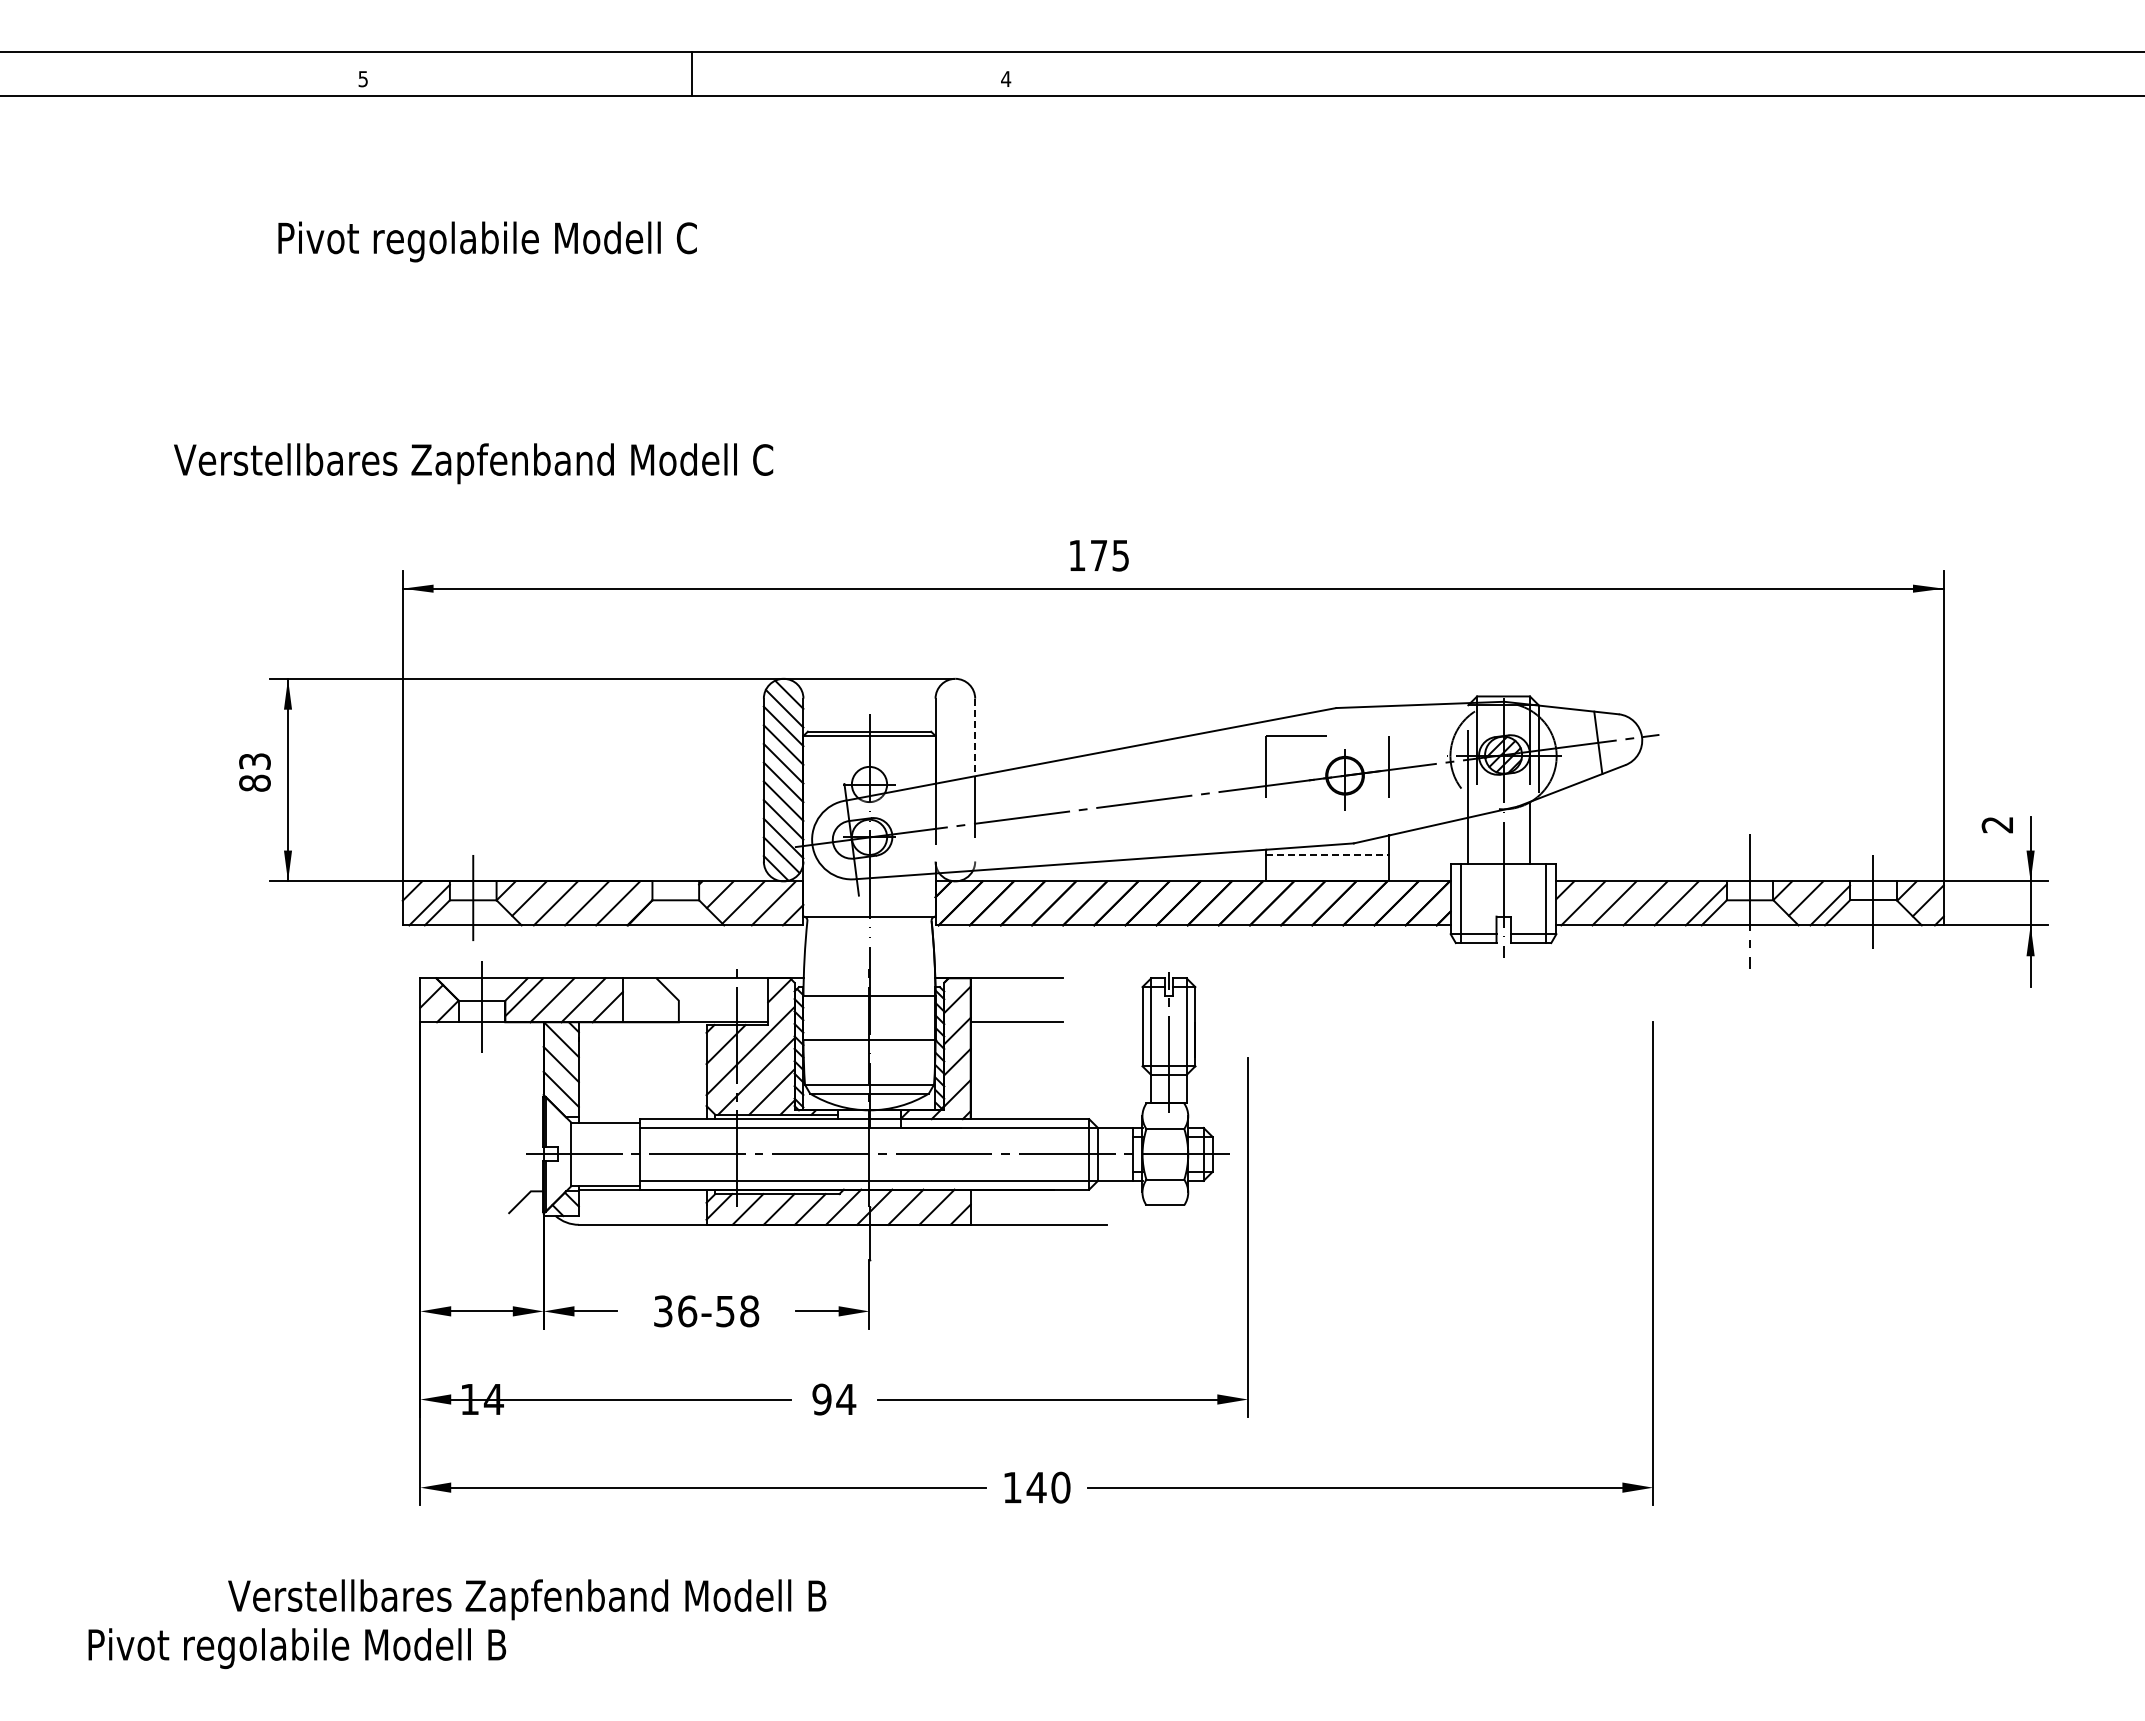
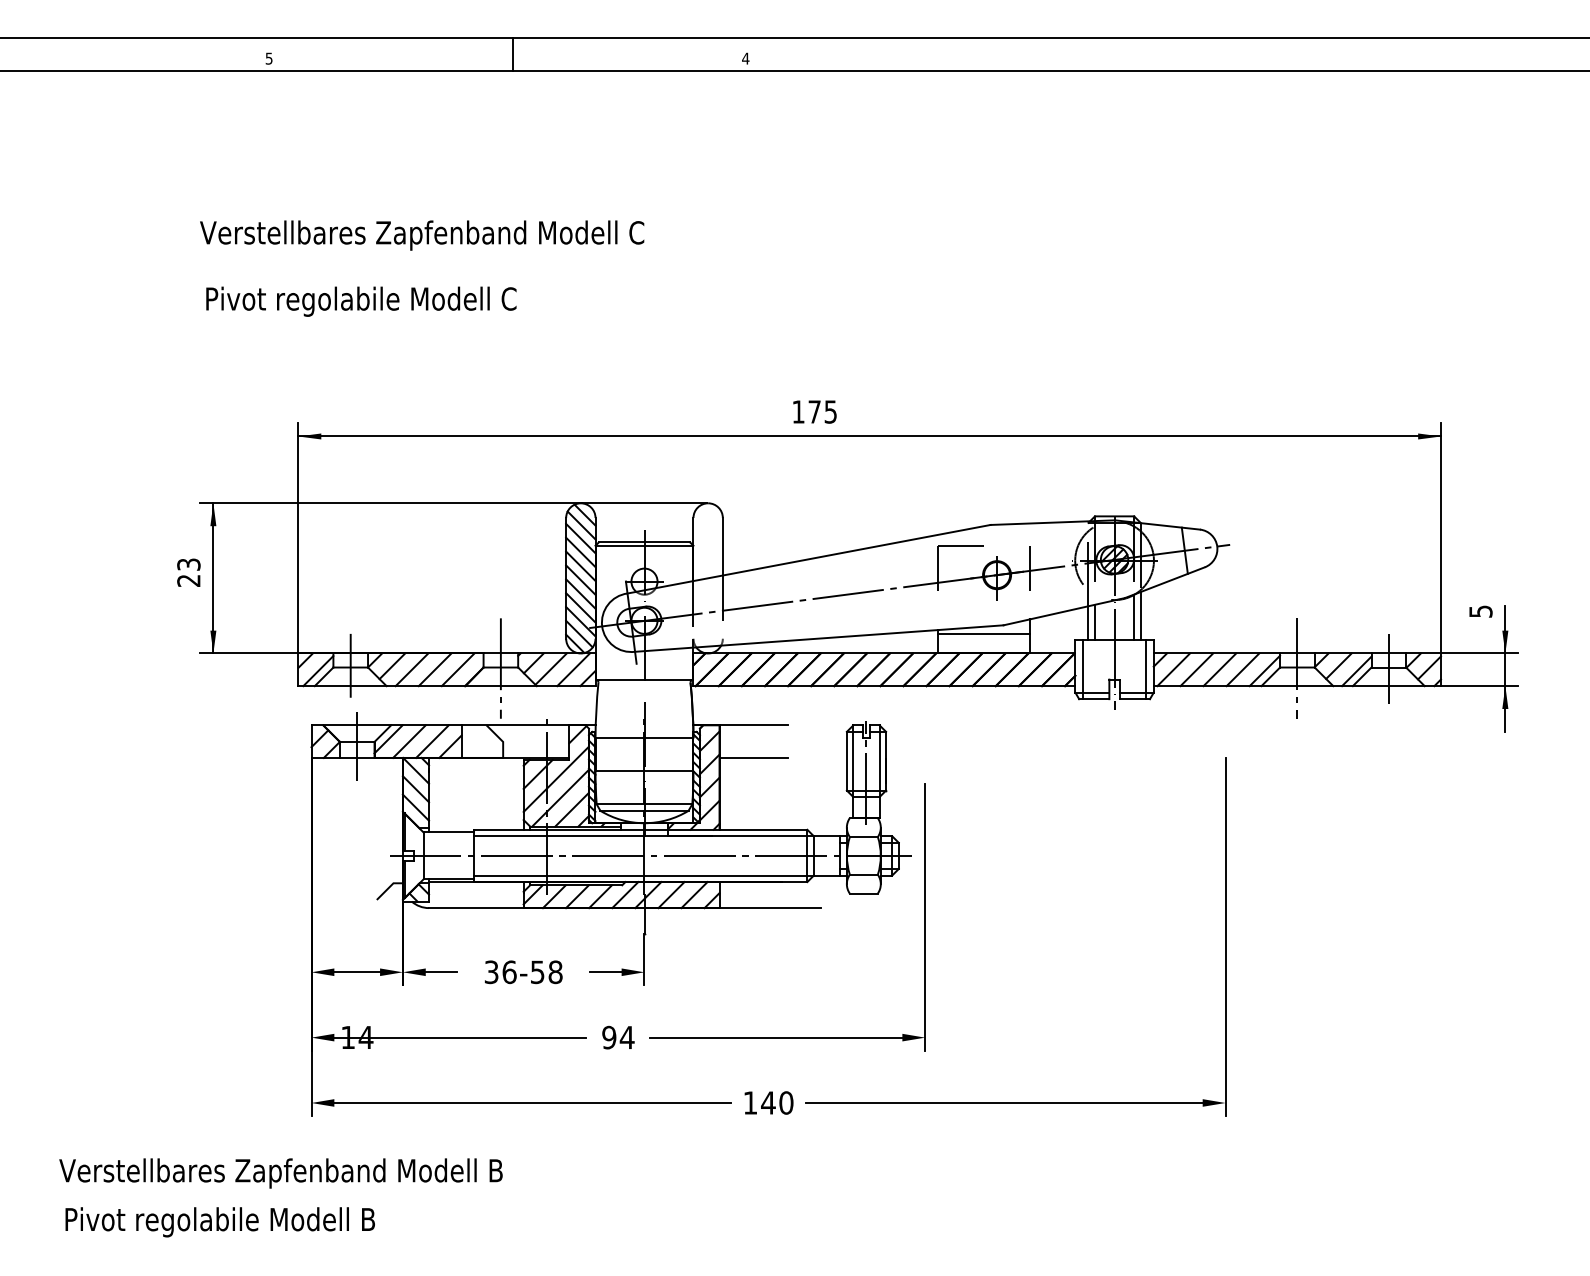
text: (487, 241) -> (361, 301), moved
text: (473, 463) -> (422, 235), moved
line: (975, 737) -> (723, 546), dashed -> solid
text: (254, 782) -> (188, 580), 83 -> 23
text: (1997, 825) -> (1480, 612), 2 -> 5
line: (1538, 831) -> (1140, 616), added
line: (1477, 839) -> (1095, 622), added
line: (1327, 854) -> (984, 633), dashed -> solid
line: (675, 901) -> (500, 668), added
text: (527, 1599) -> (281, 1173), moved

